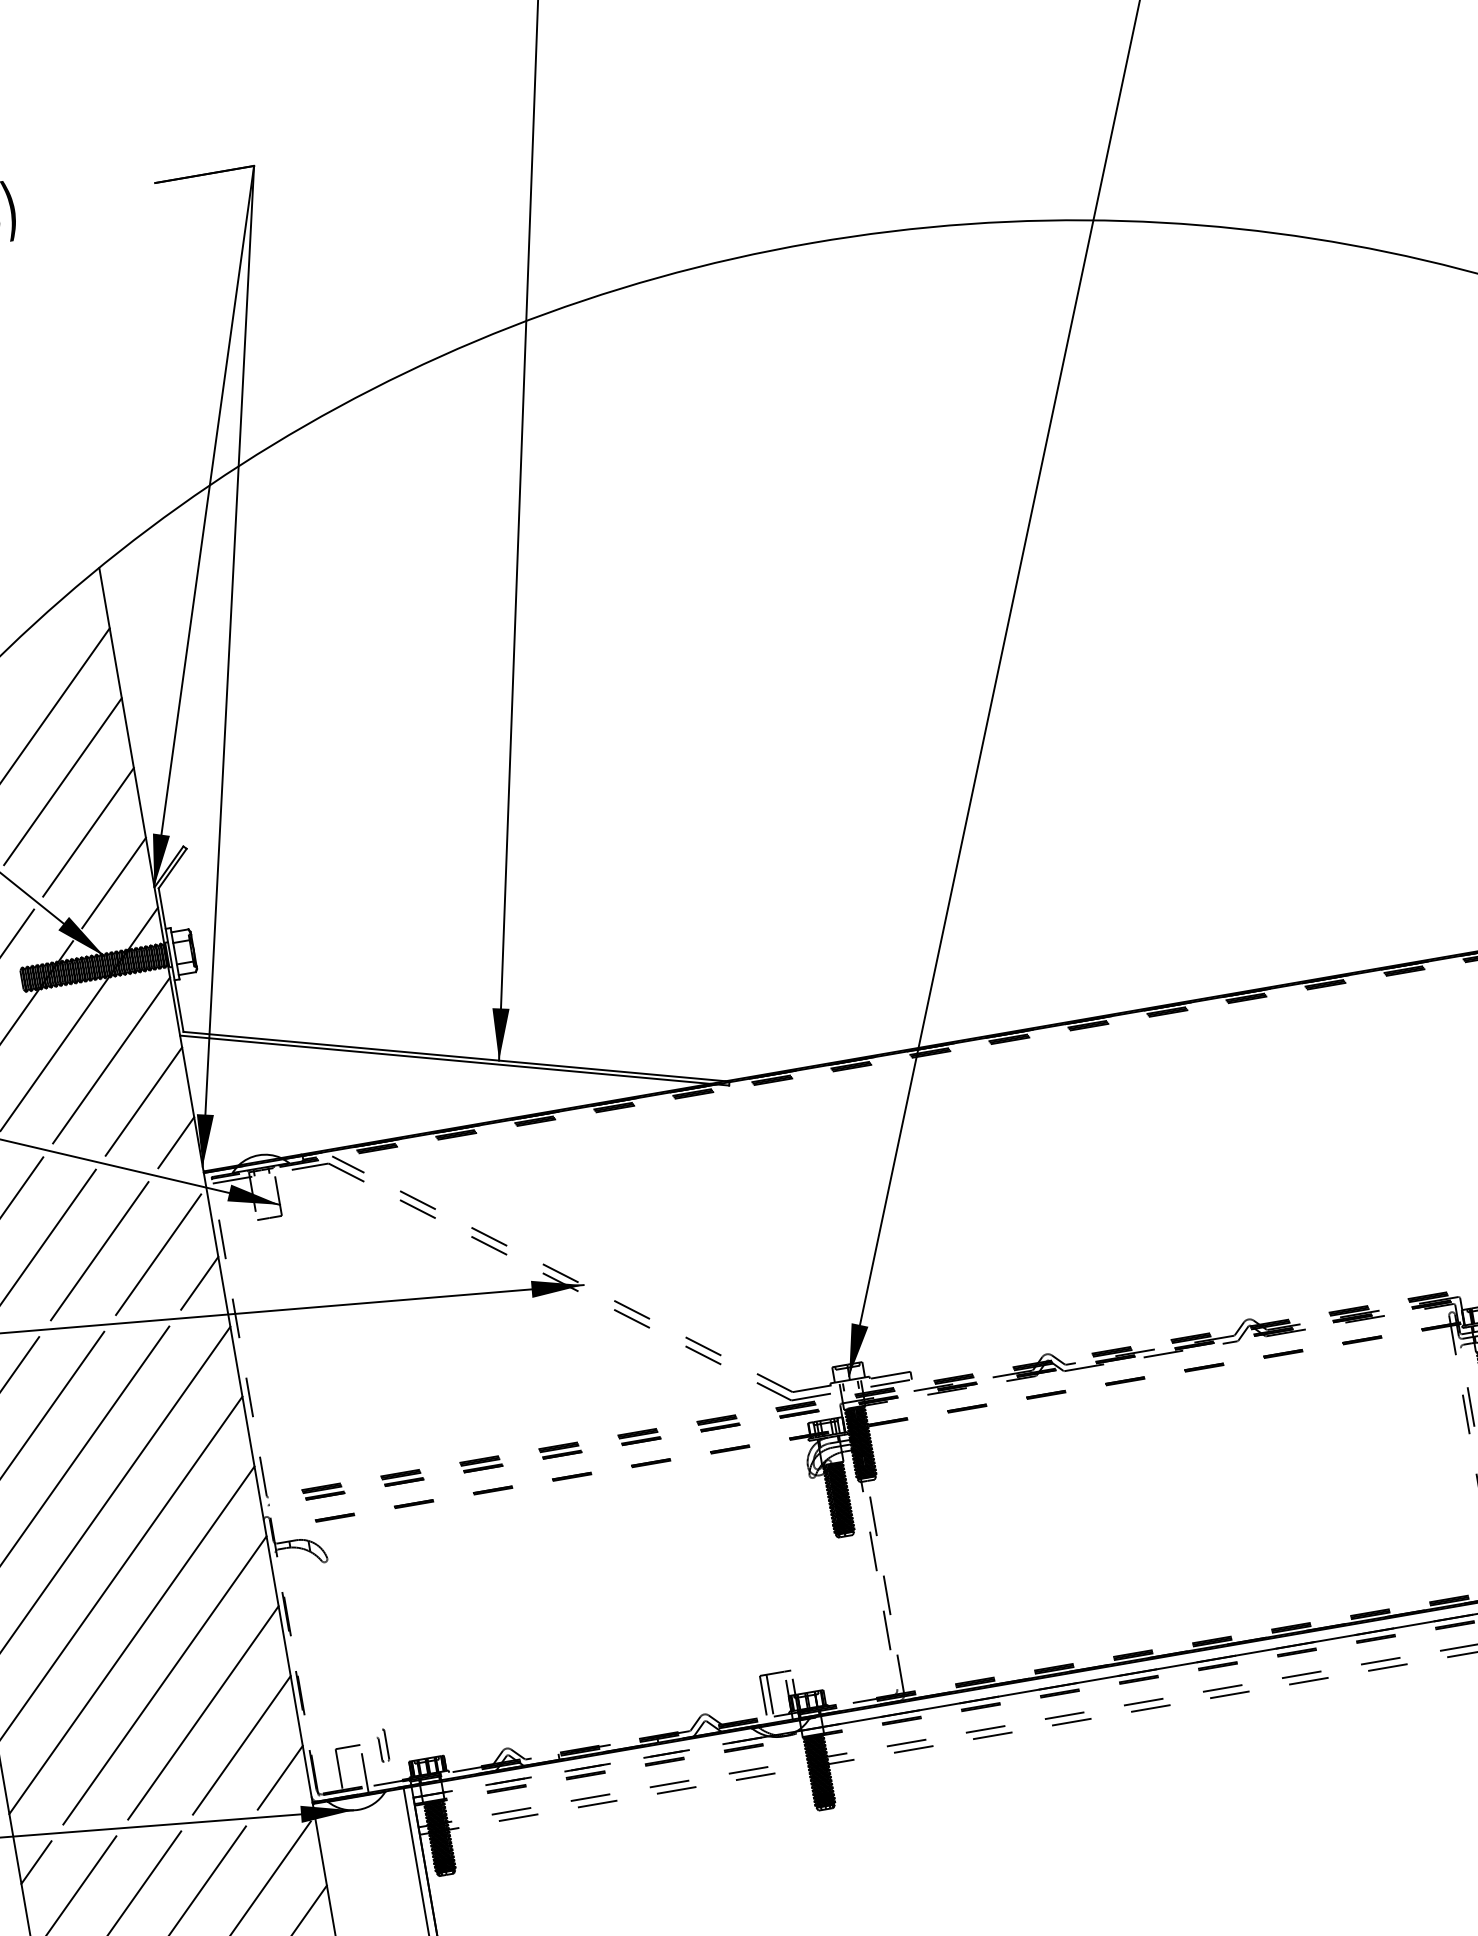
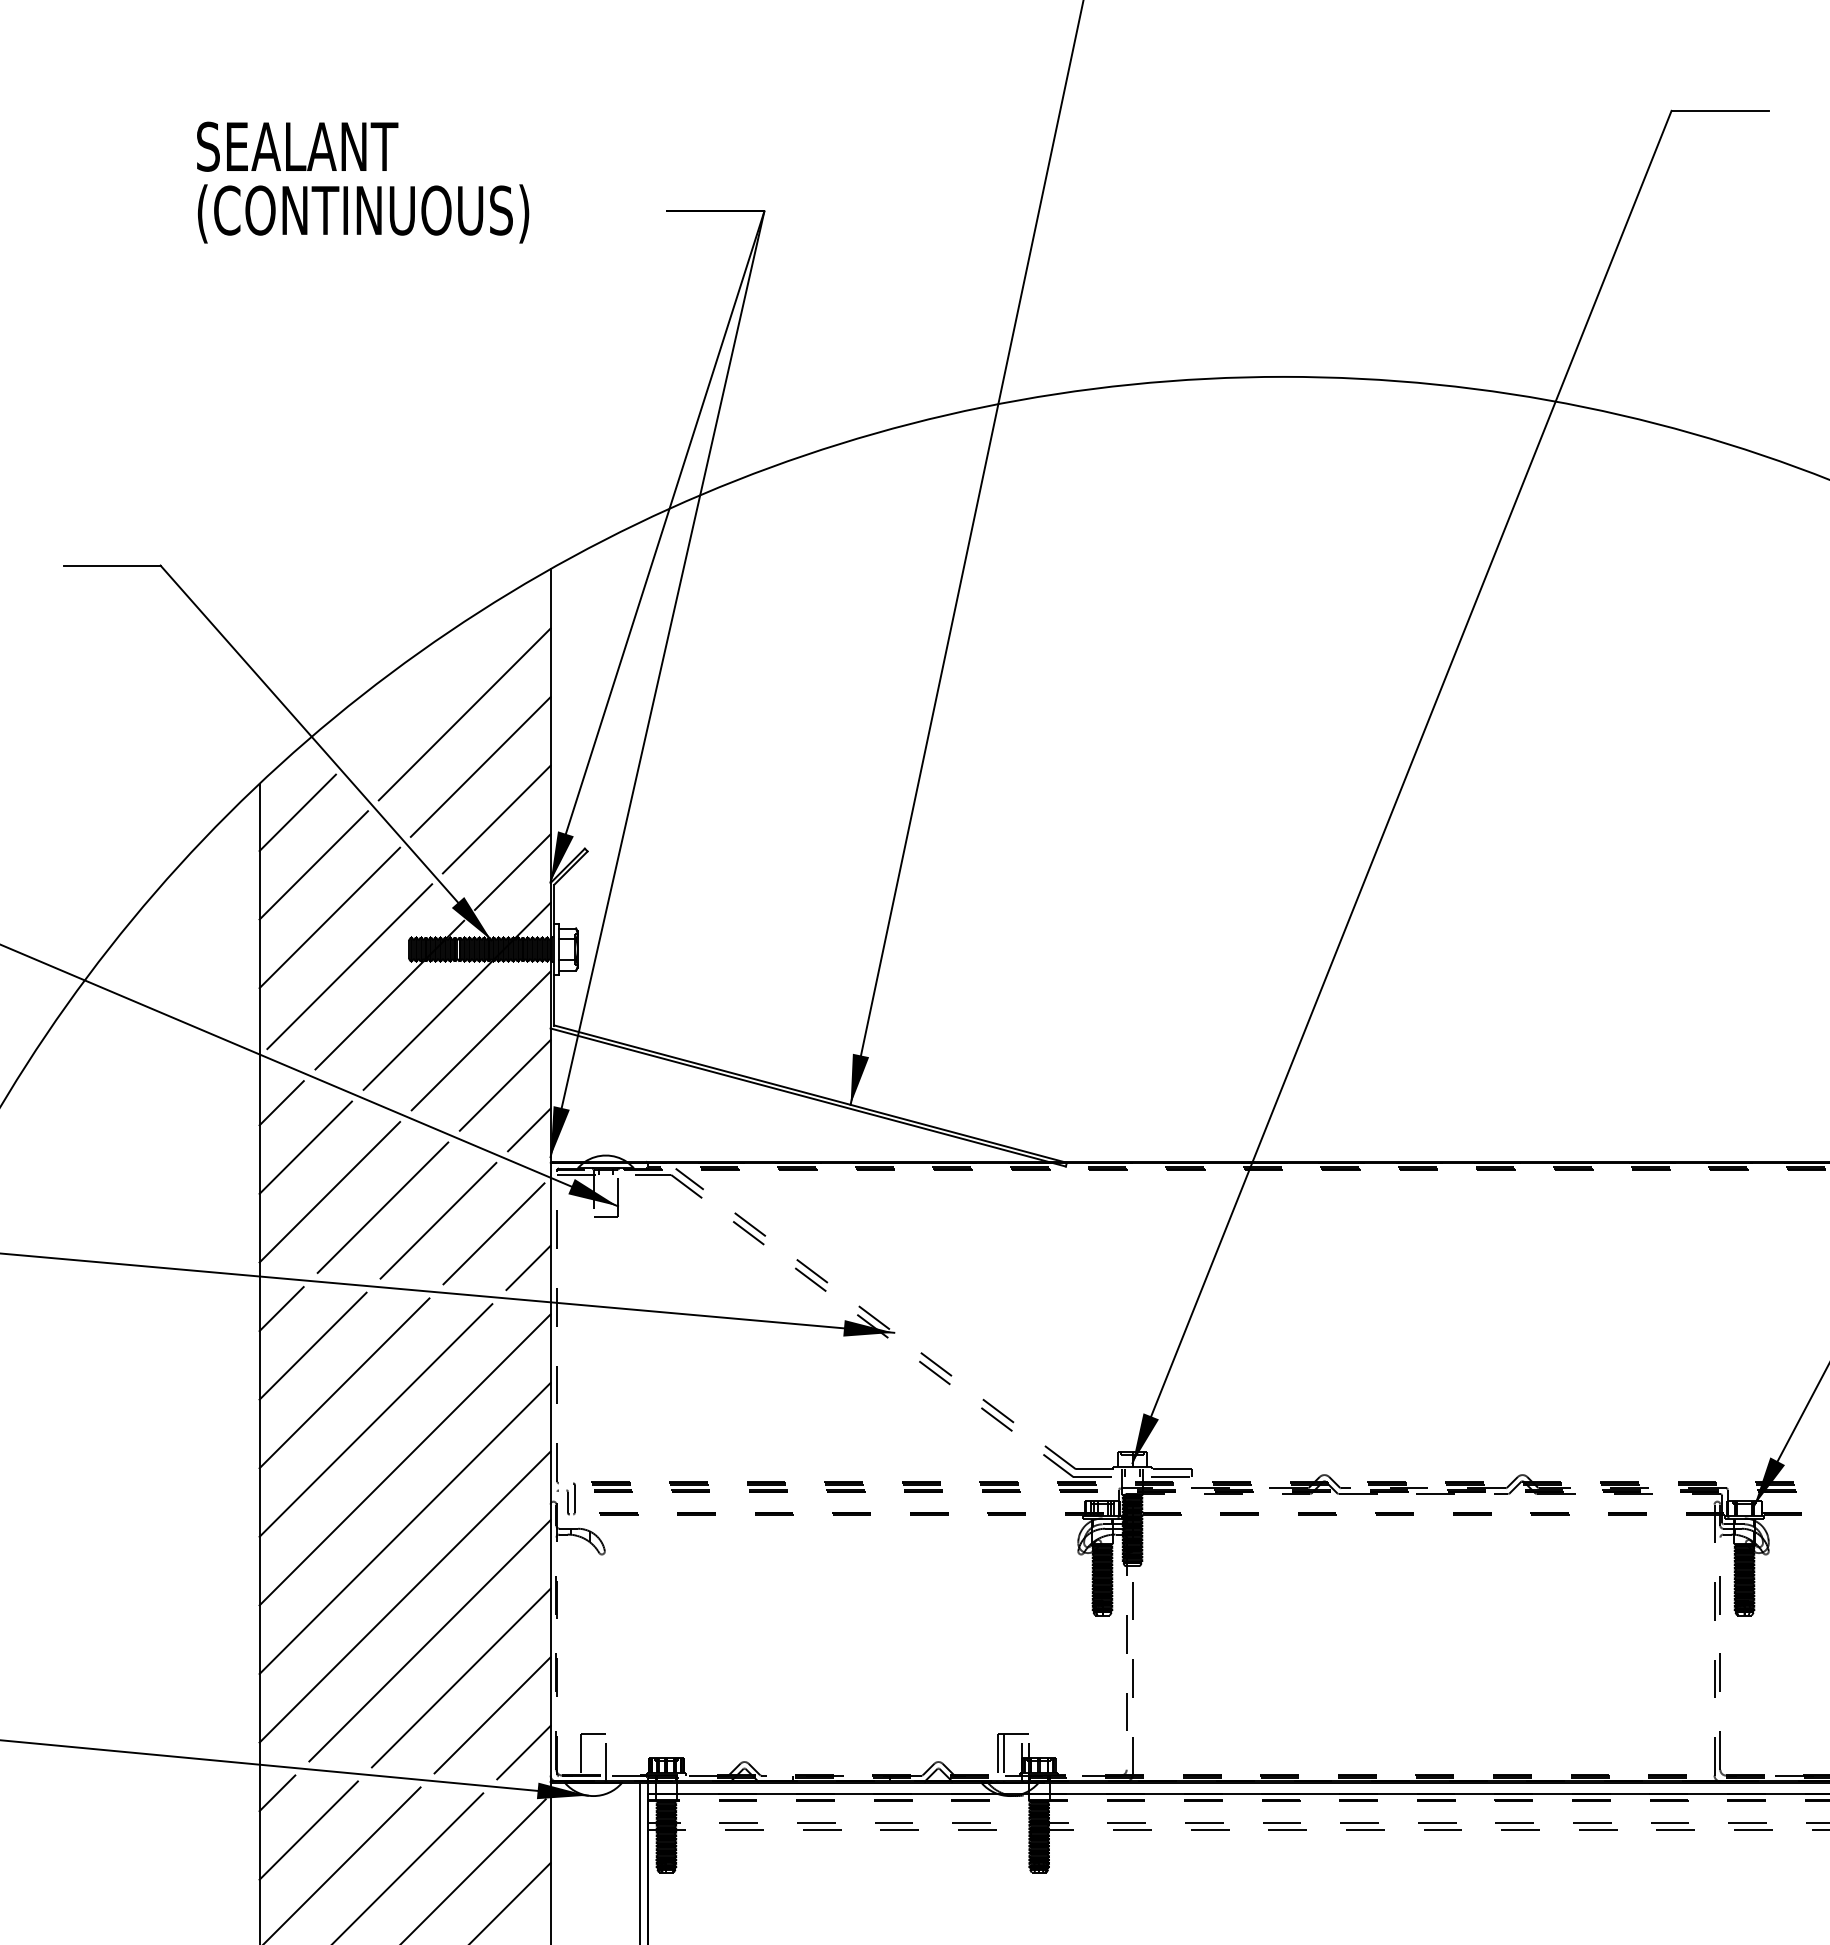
part: (382, 1745) -> (570, 1498), moved
line: (590, 1767) -> (821, 1793), dashed -> solid

